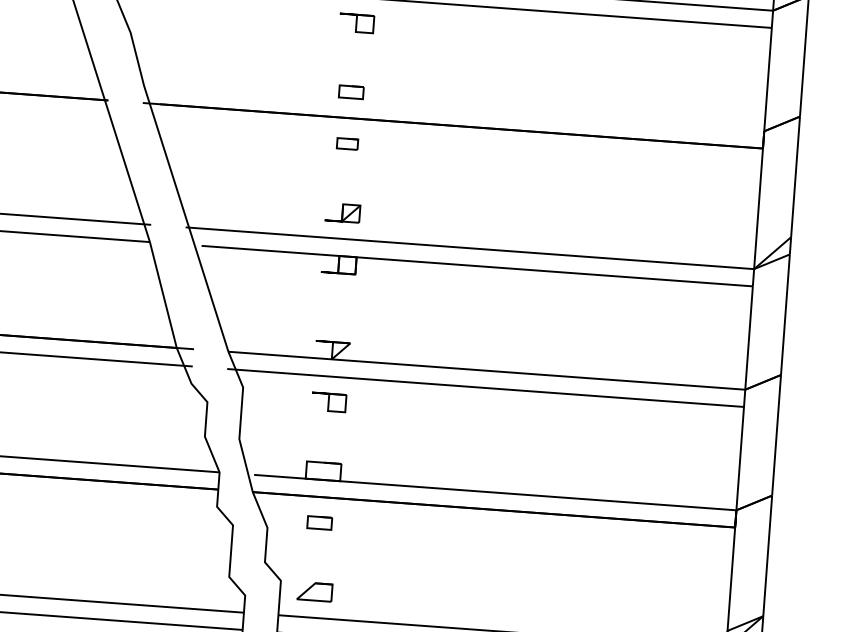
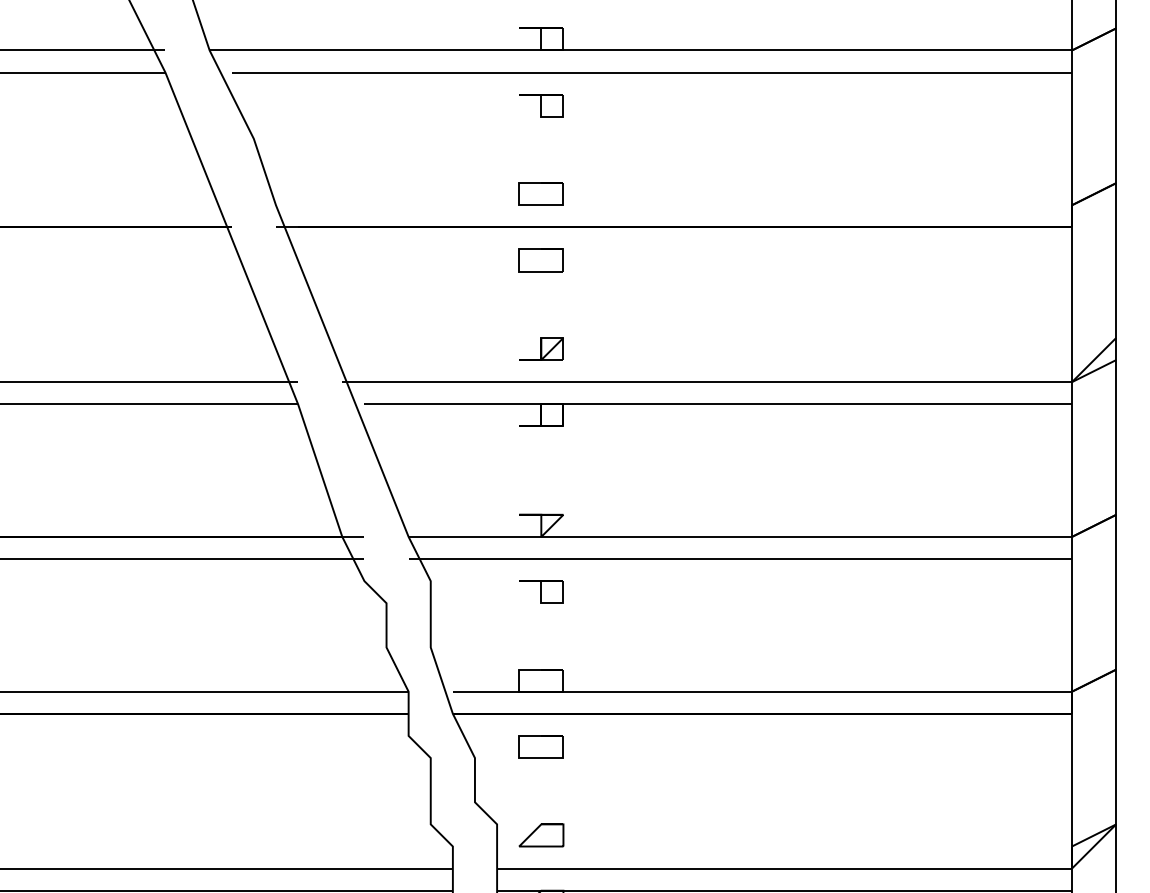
part: (350, 91) -> (540, 193), size x1.43
part: (347, 143) -> (540, 260), size x1.67
part: (319, 522) -> (540, 746), size x1.43

